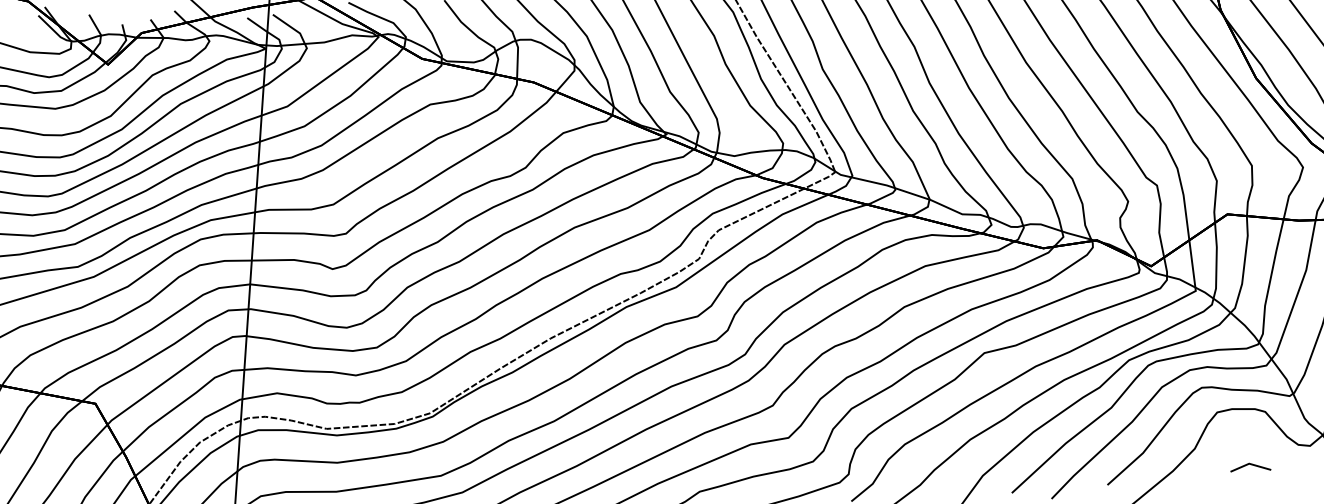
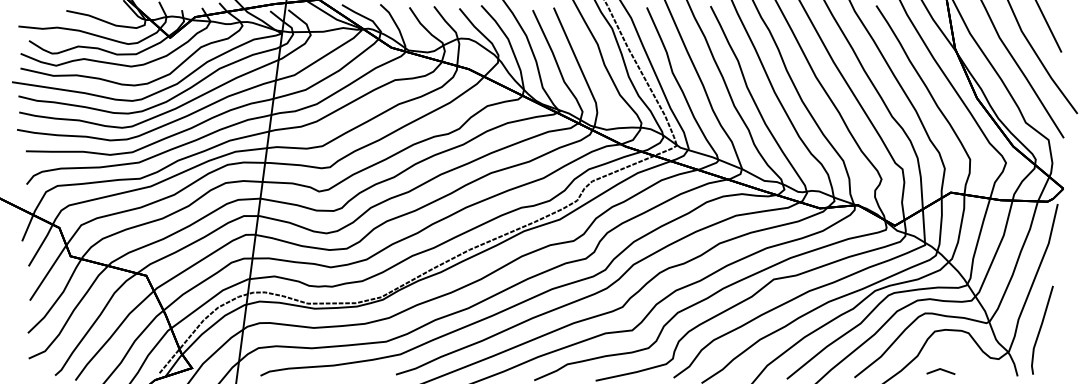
line: (1249, 465) -> (940, 370), moved

